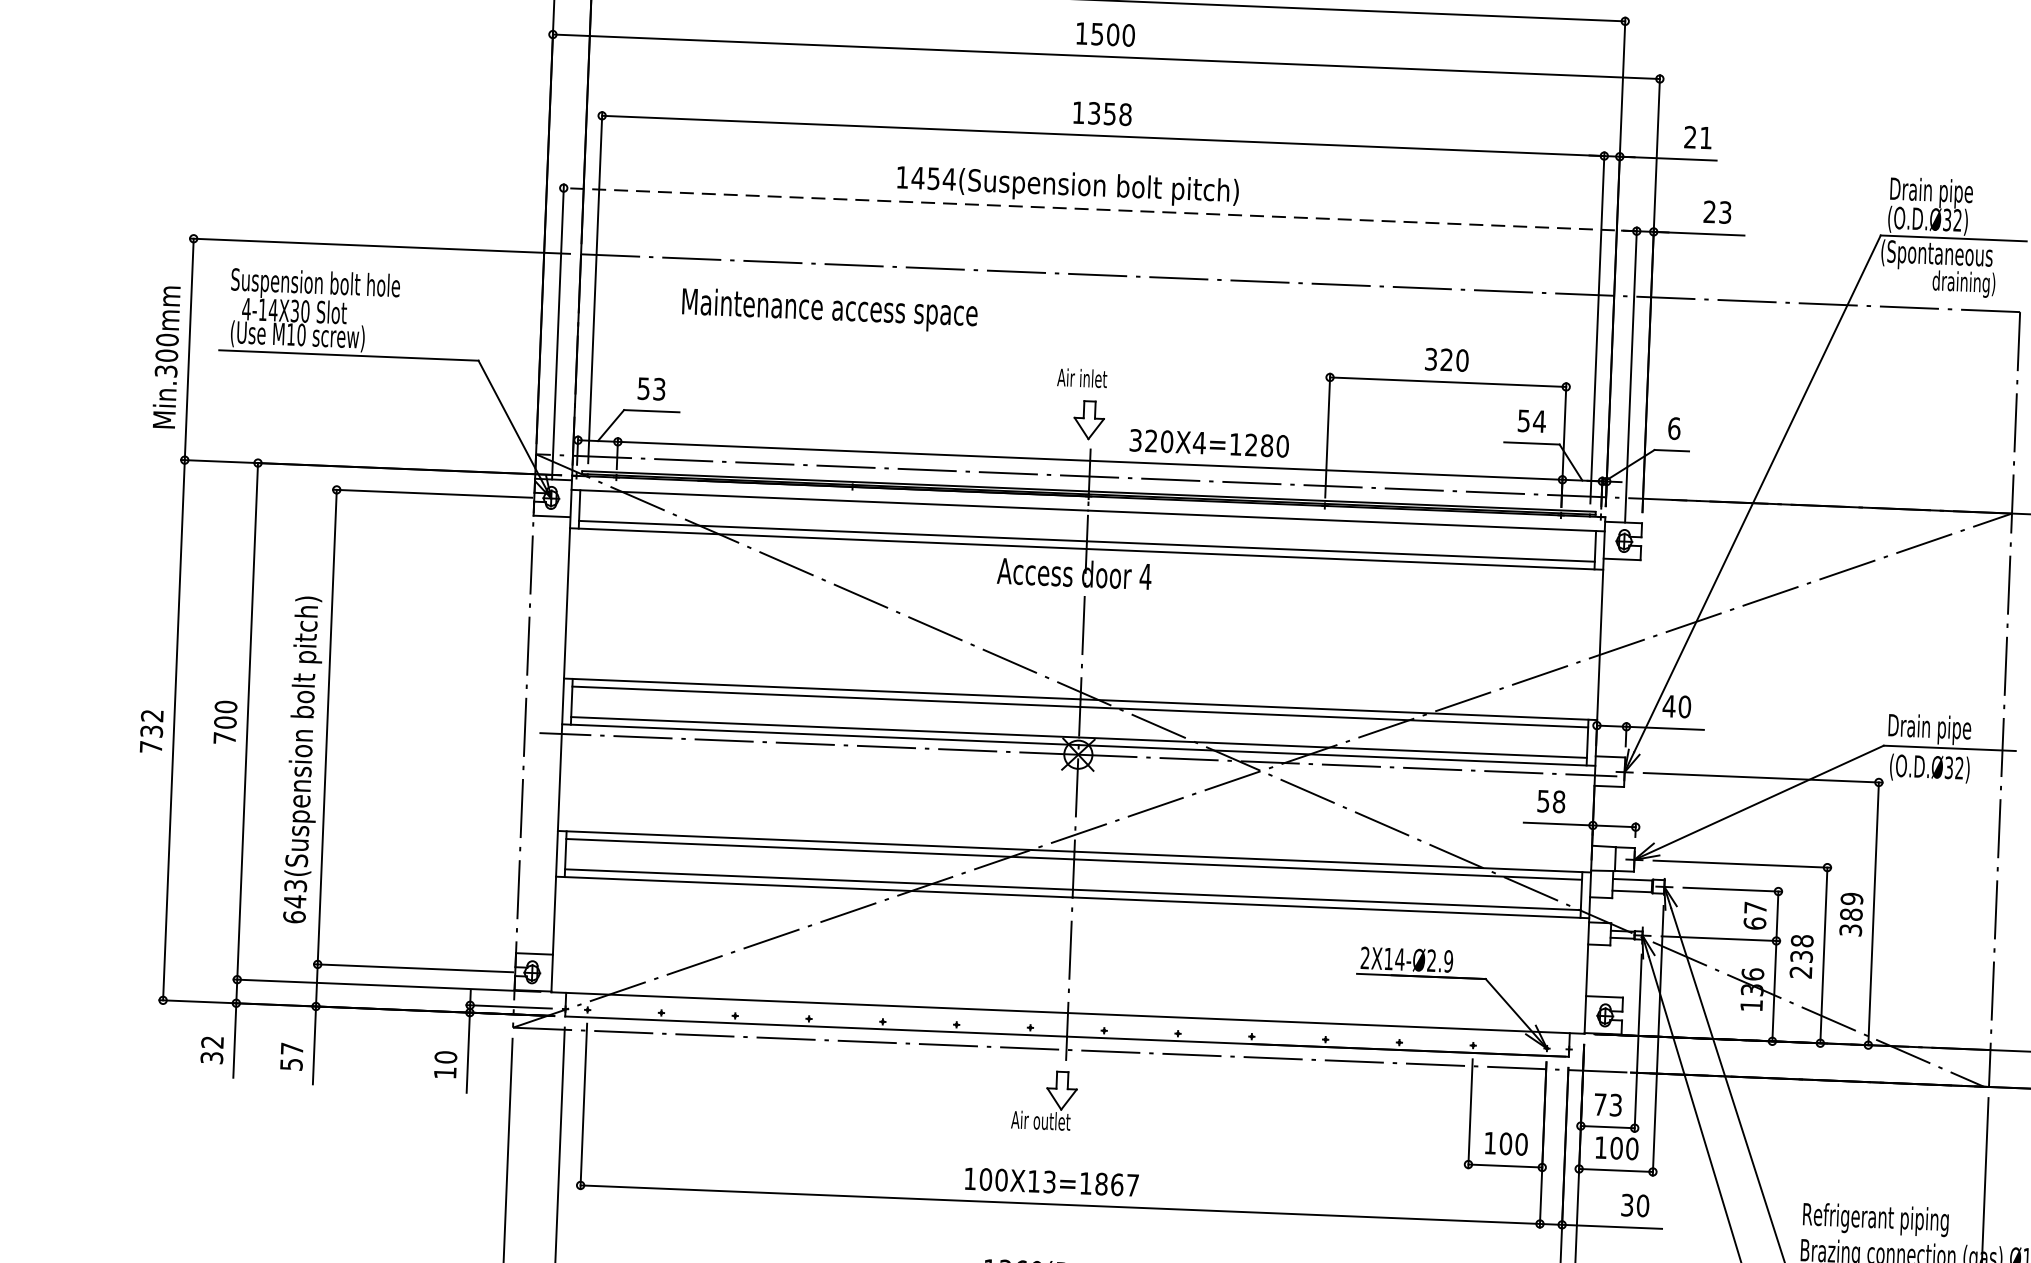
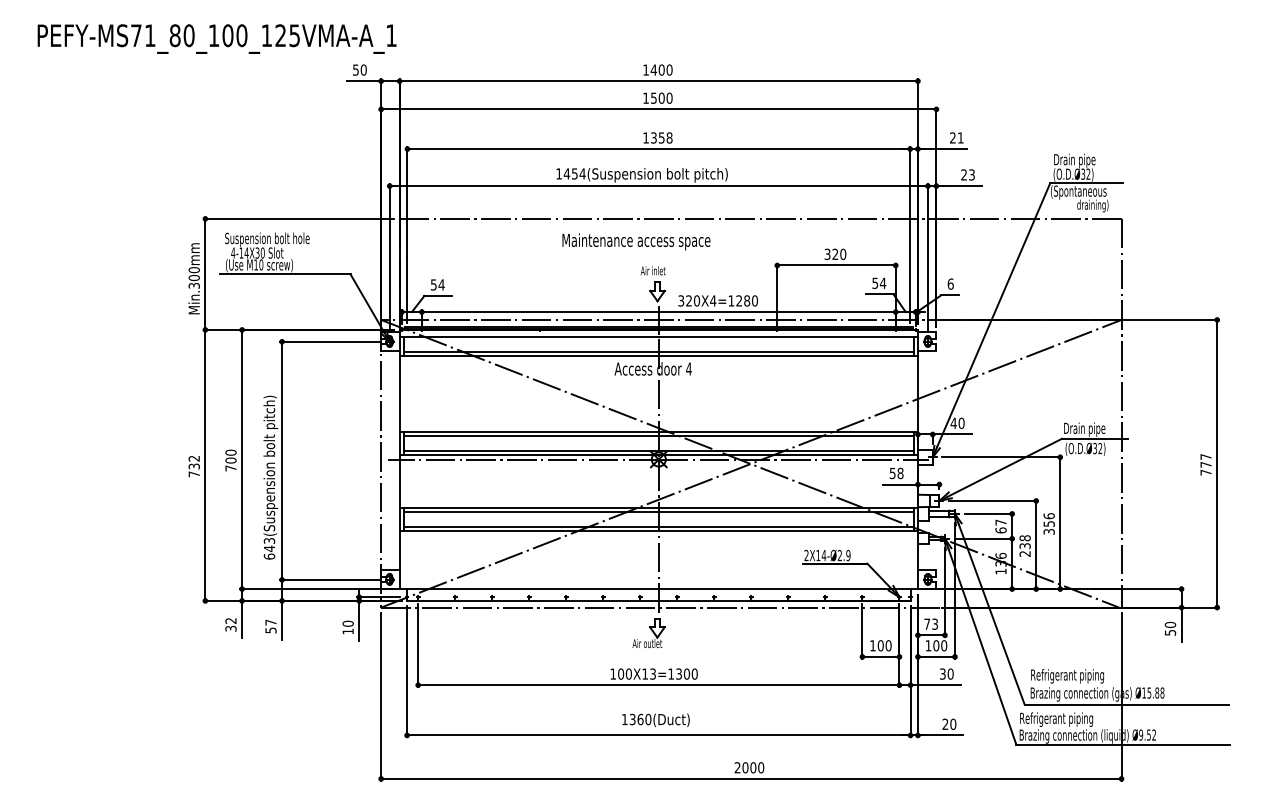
line: (1099, 210) -> (658, 186), dashed -> solid
text: (830, 309) -> (636, 241), moved
text: (659, 388) -> (441, 284), 53 -> 54
text: (1850, 905) -> (1048, 519), 389 -> 356
text: (1116, 1183) -> (686, 673), 100X13=1867 -> 100X13=1300

